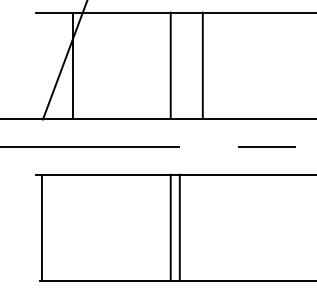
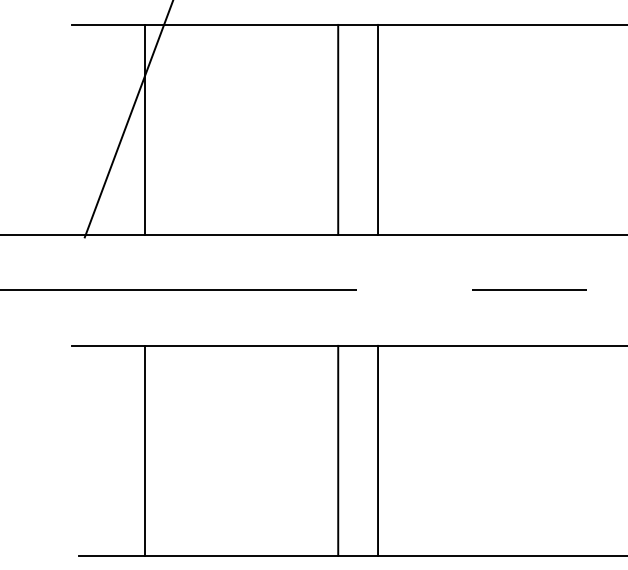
line: (202, 65) -> (377, 129), moved
line: (42, 227) -> (145, 450), moved
line: (179, 227) -> (377, 450), moved

